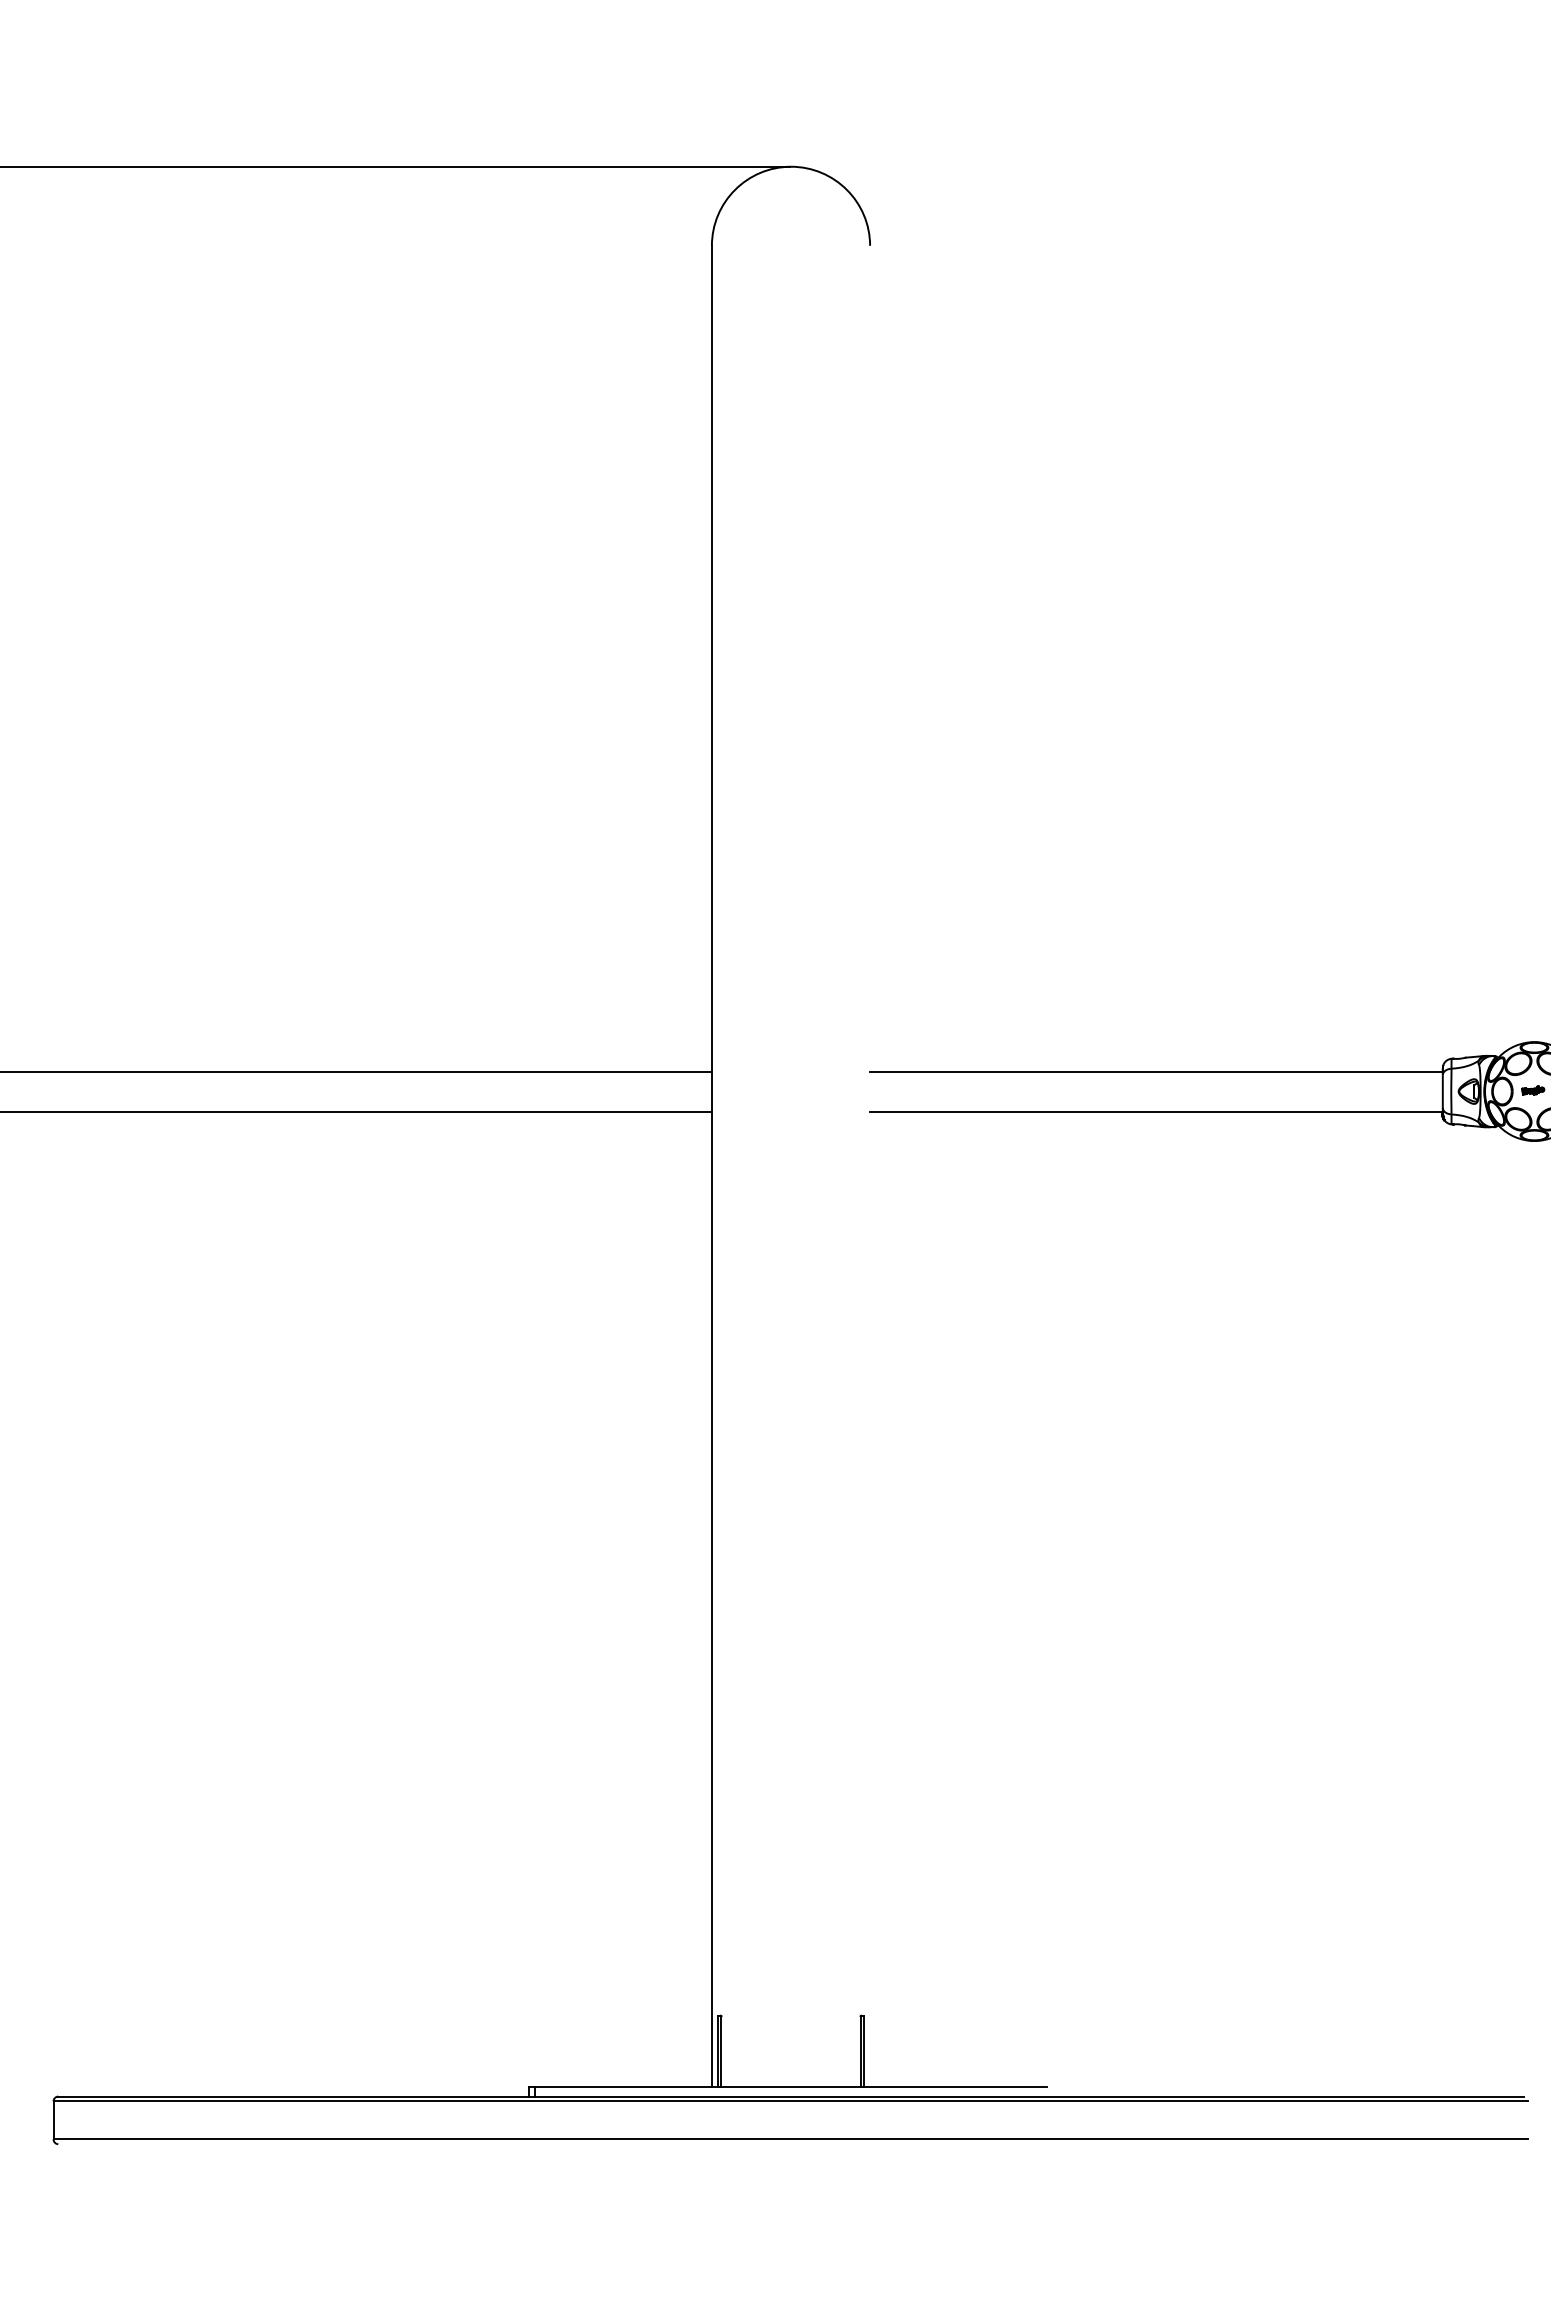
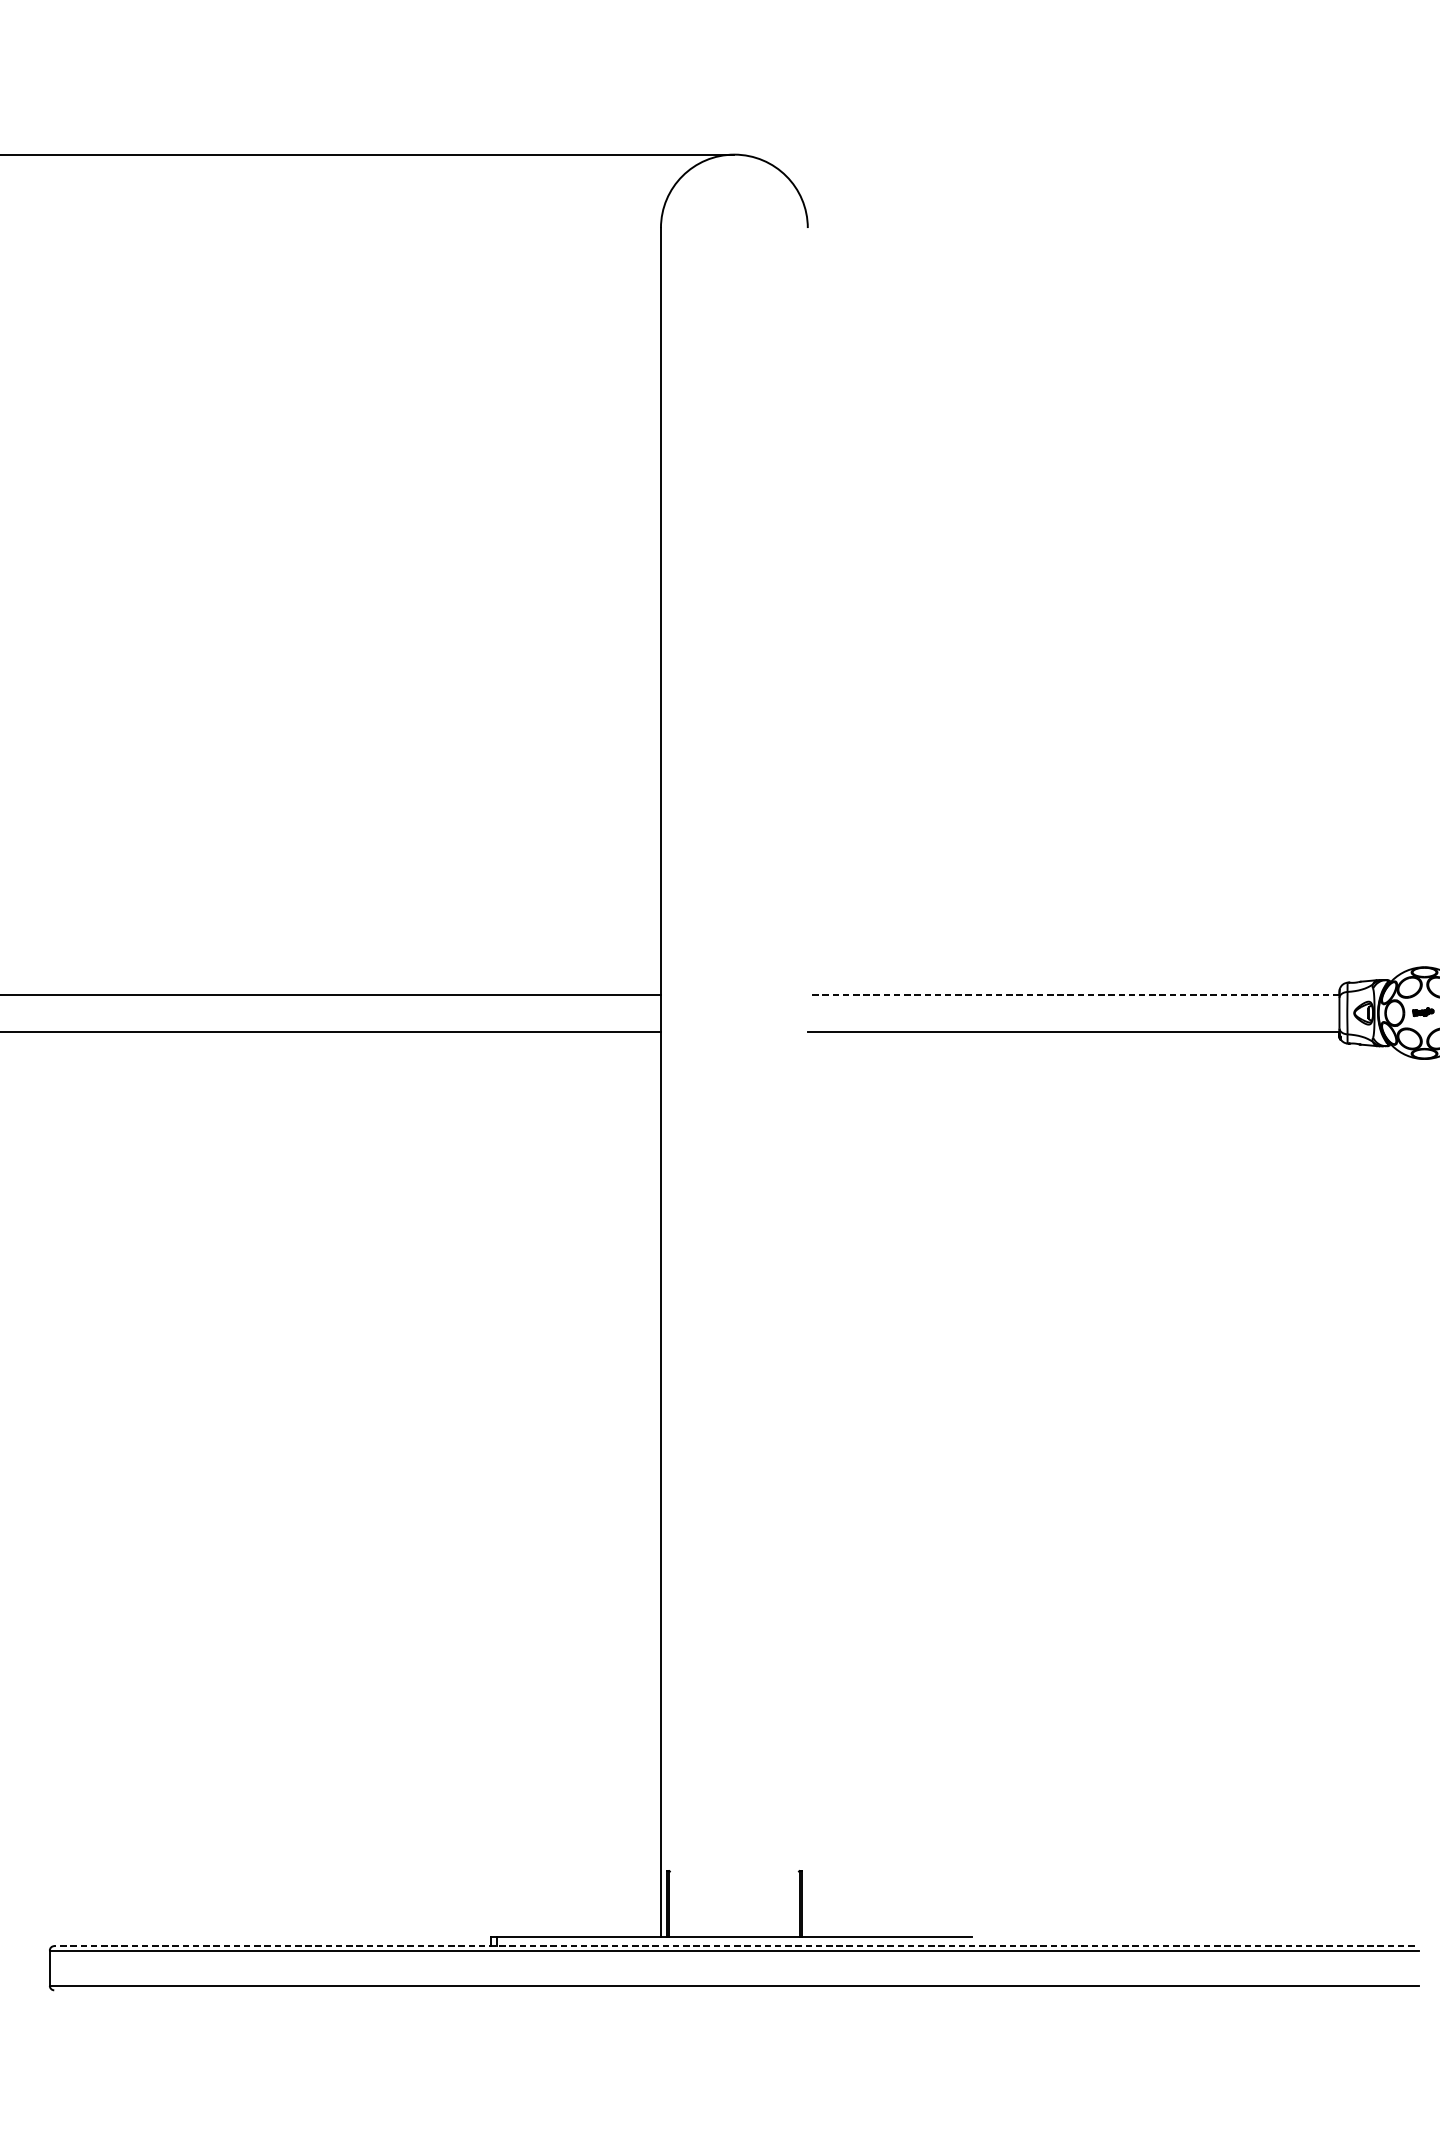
line: (1155, 1071) -> (1072, 994), solid -> dashed
line: (791, 2096) -> (734, 1946), solid -> dashed

